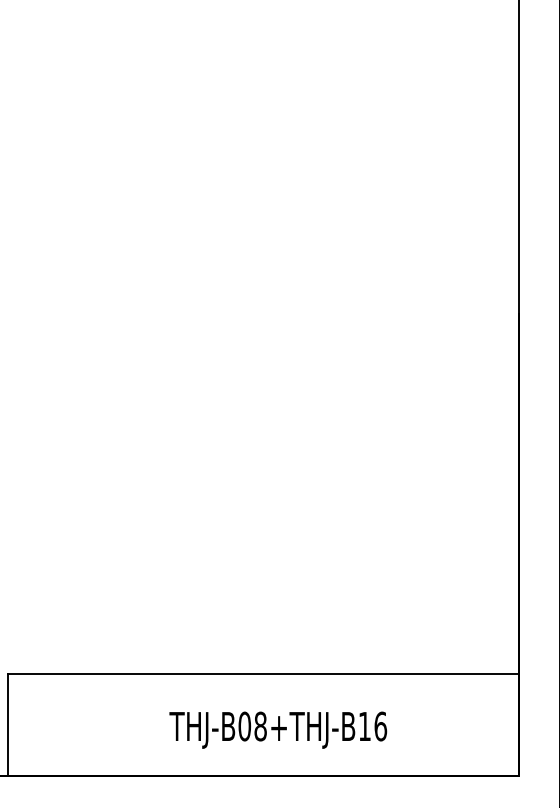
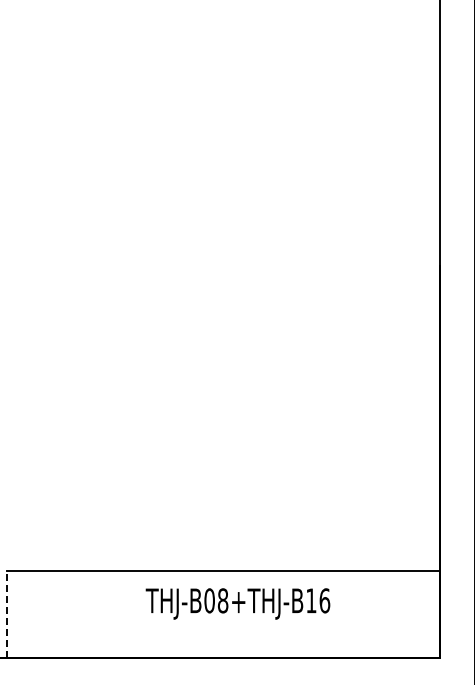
line: (8, 724) -> (7, 614), solid -> dashed
text: (277, 729) -> (237, 603), moved

